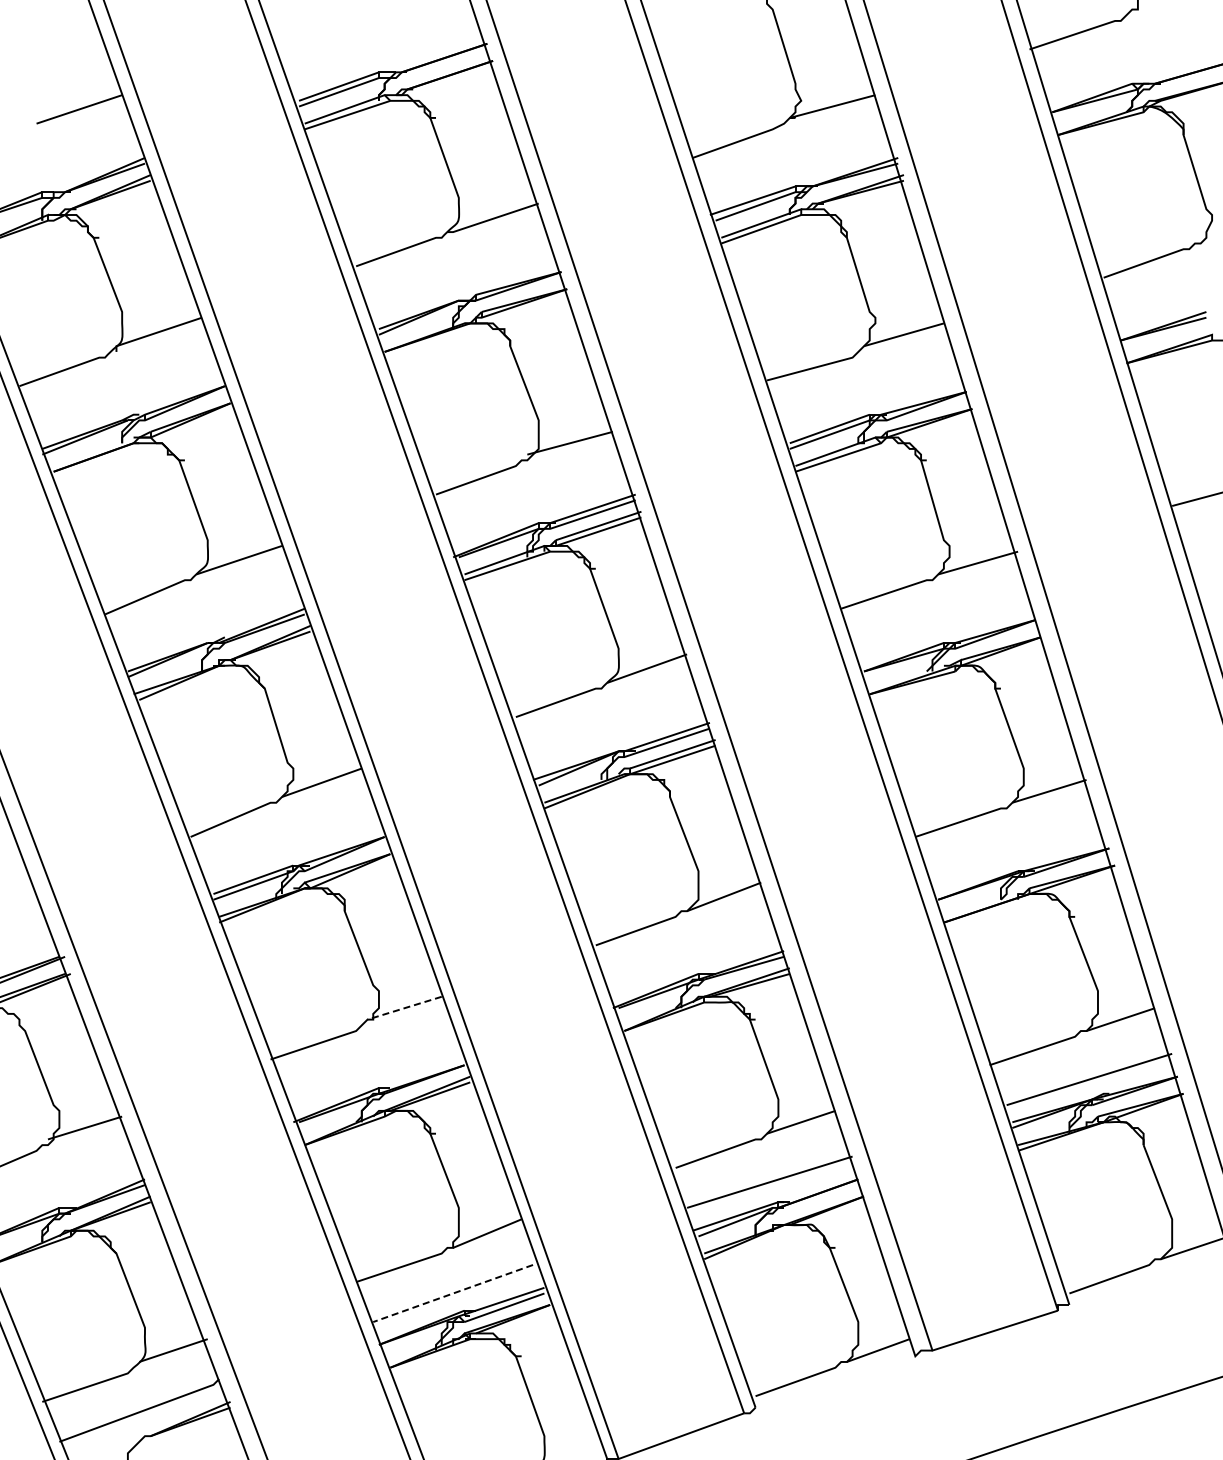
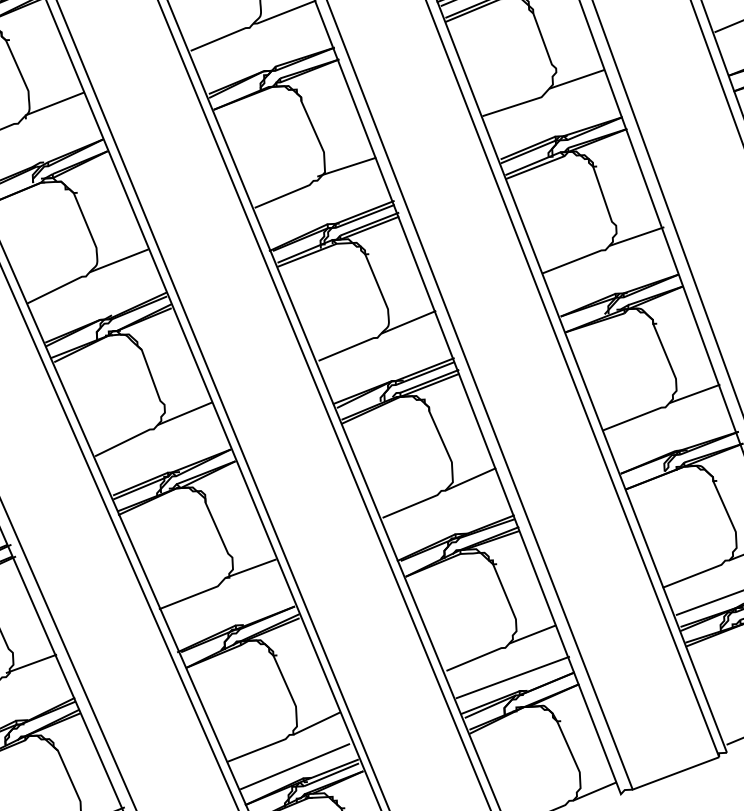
line: (404, 1008) -> (250, 568), dashed -> solid
line: (453, 1293) -> (295, 766), dashed -> solid

